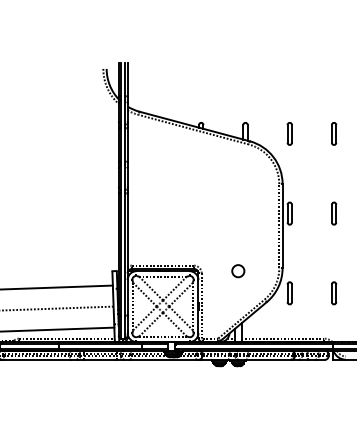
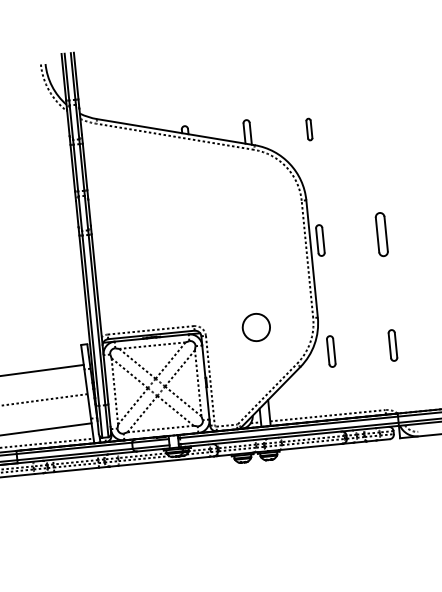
part: (289, 133) -> (309, 128), size x0.7
part: (334, 133) -> (371, 122), removed
part: (334, 213) -> (382, 234), size x1.4
circle: (238, 271) -> (256, 328), size x1.6

